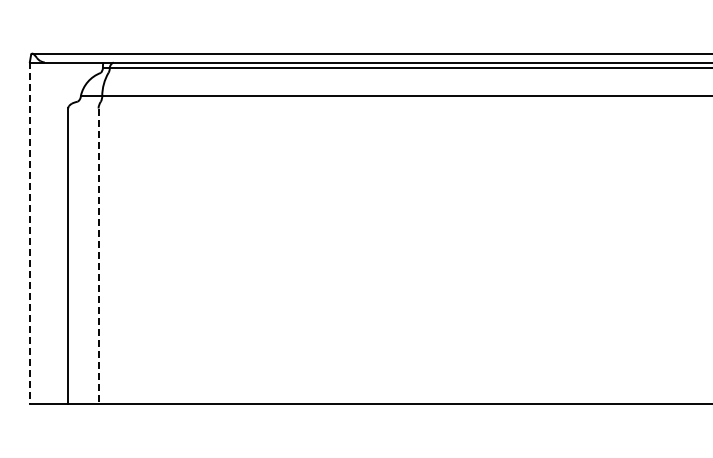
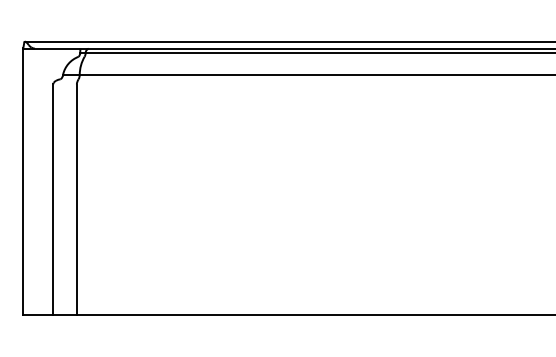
line: (29, 233) -> (23, 182), dashed -> solid
line: (98, 256) -> (76, 199), dashed -> solid

